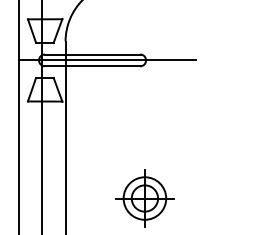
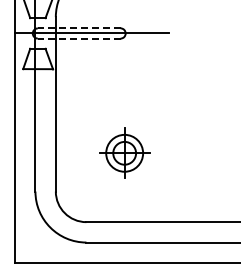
line: (92, 54) -> (79, 28), solid -> dashed
line: (92, 66) -> (79, 38), solid -> dashed

